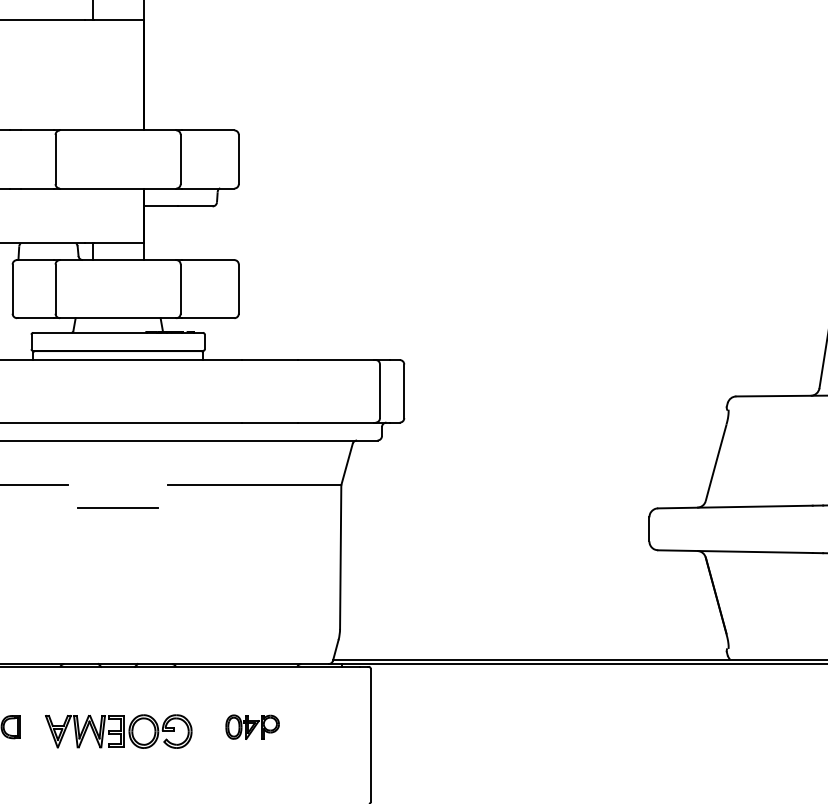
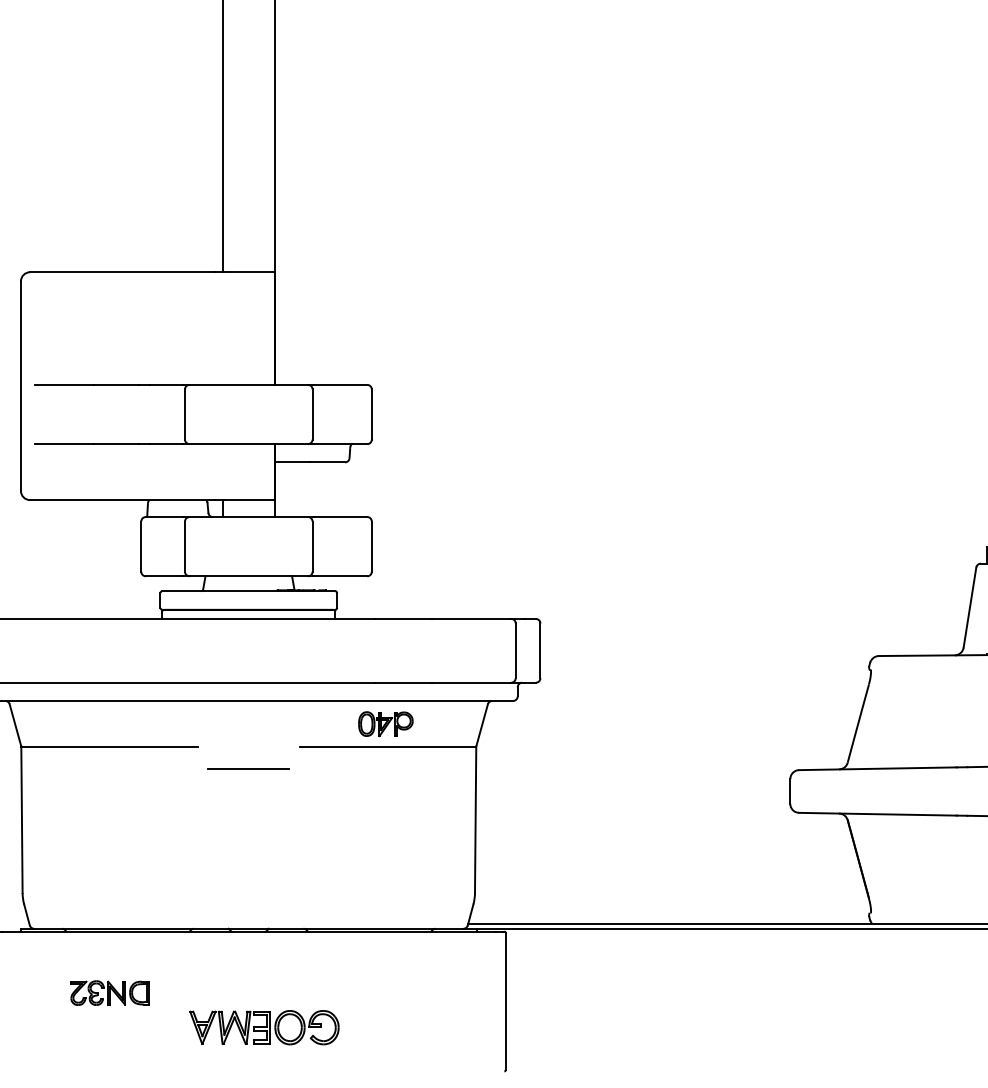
part: (252, 727) -> (385, 724), moved
part: (118, 731) -> (264, 1027), moved

